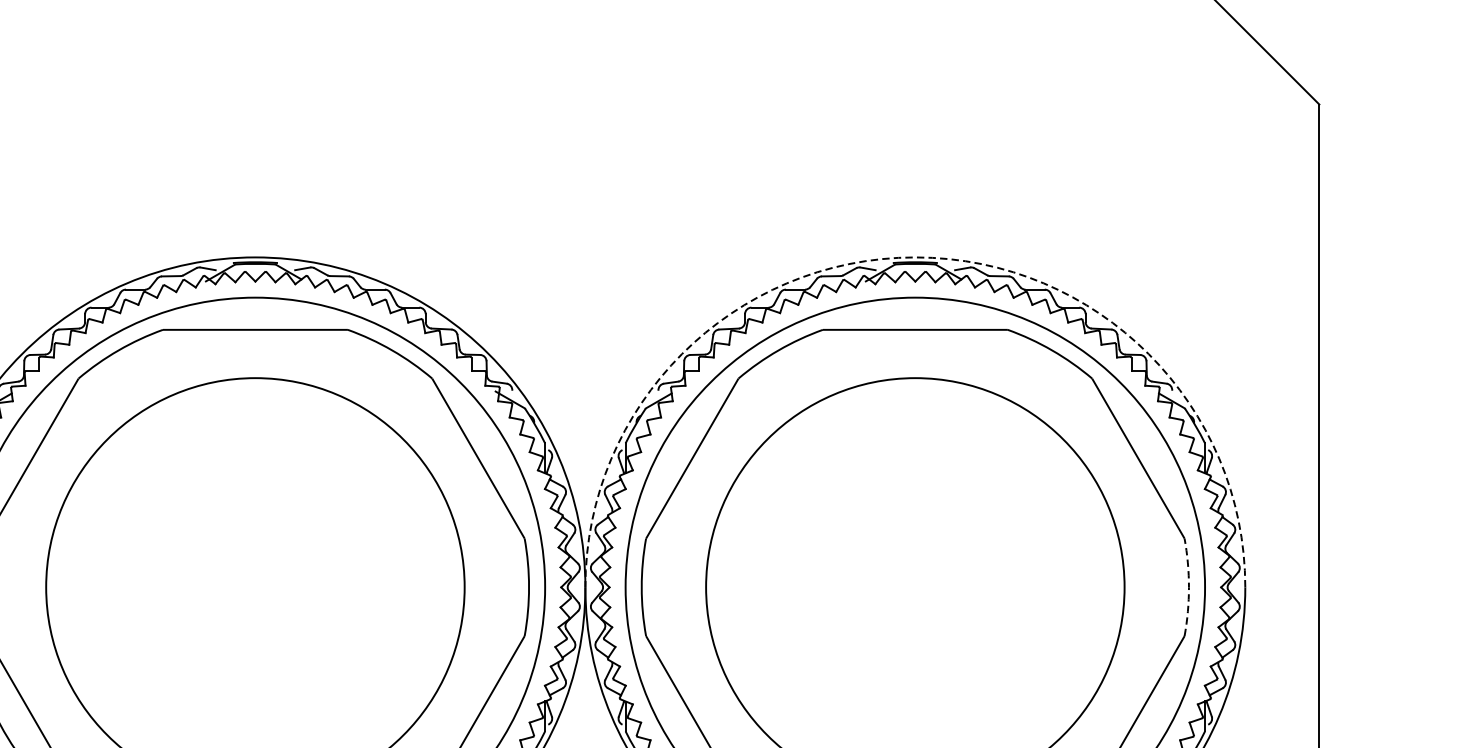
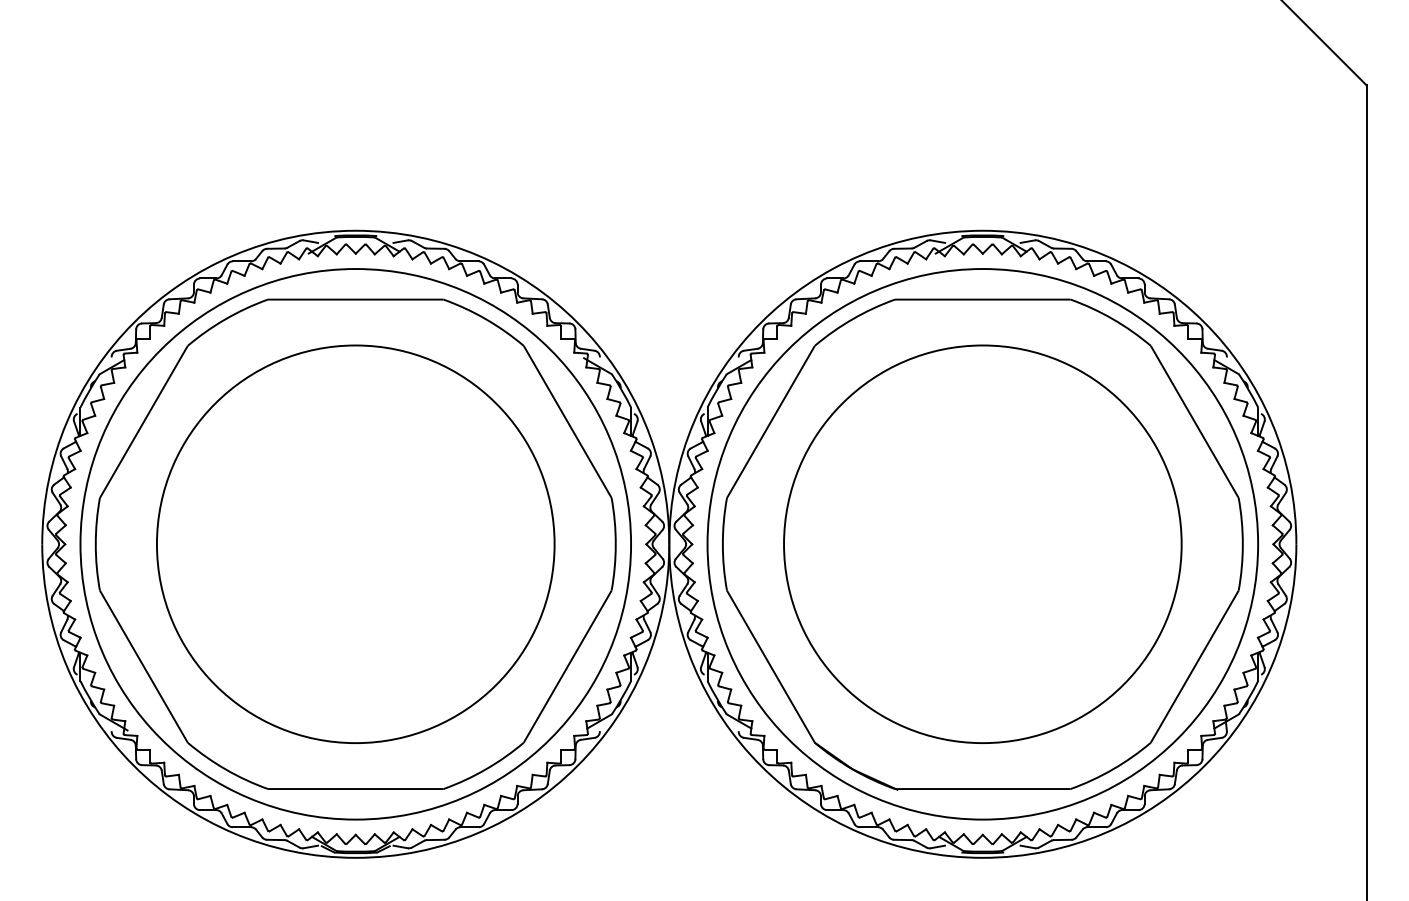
arc: (914, 257) -> (982, 230), dashed -> solid
arc: (1188, 587) -> (1242, 544), dashed -> solid

